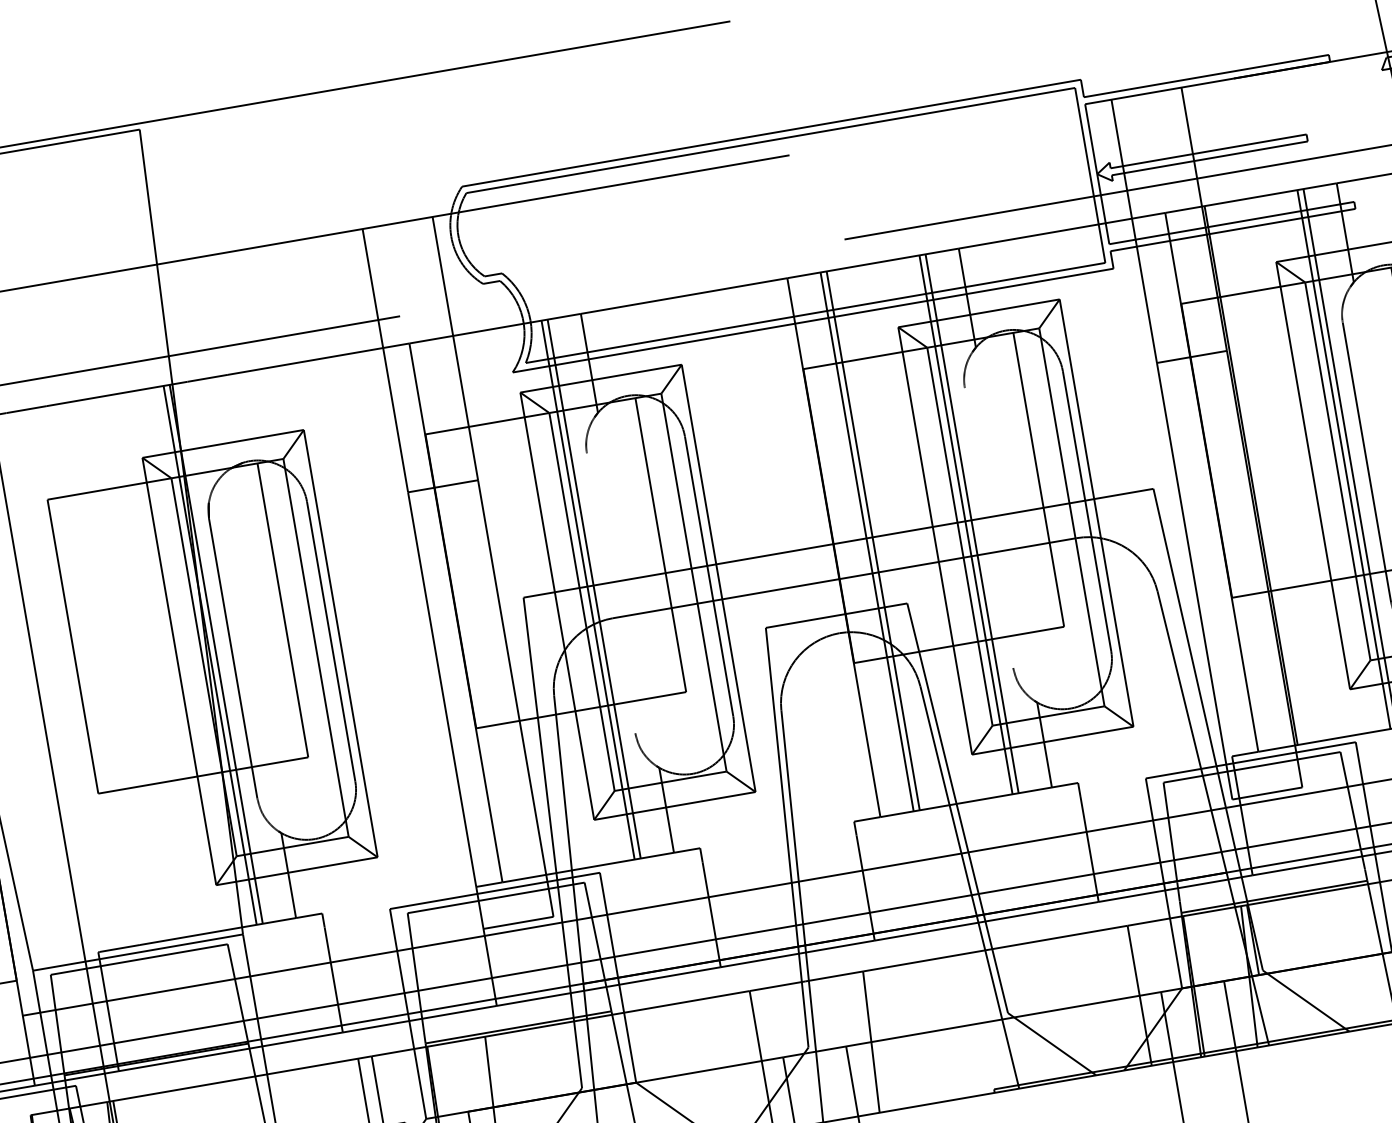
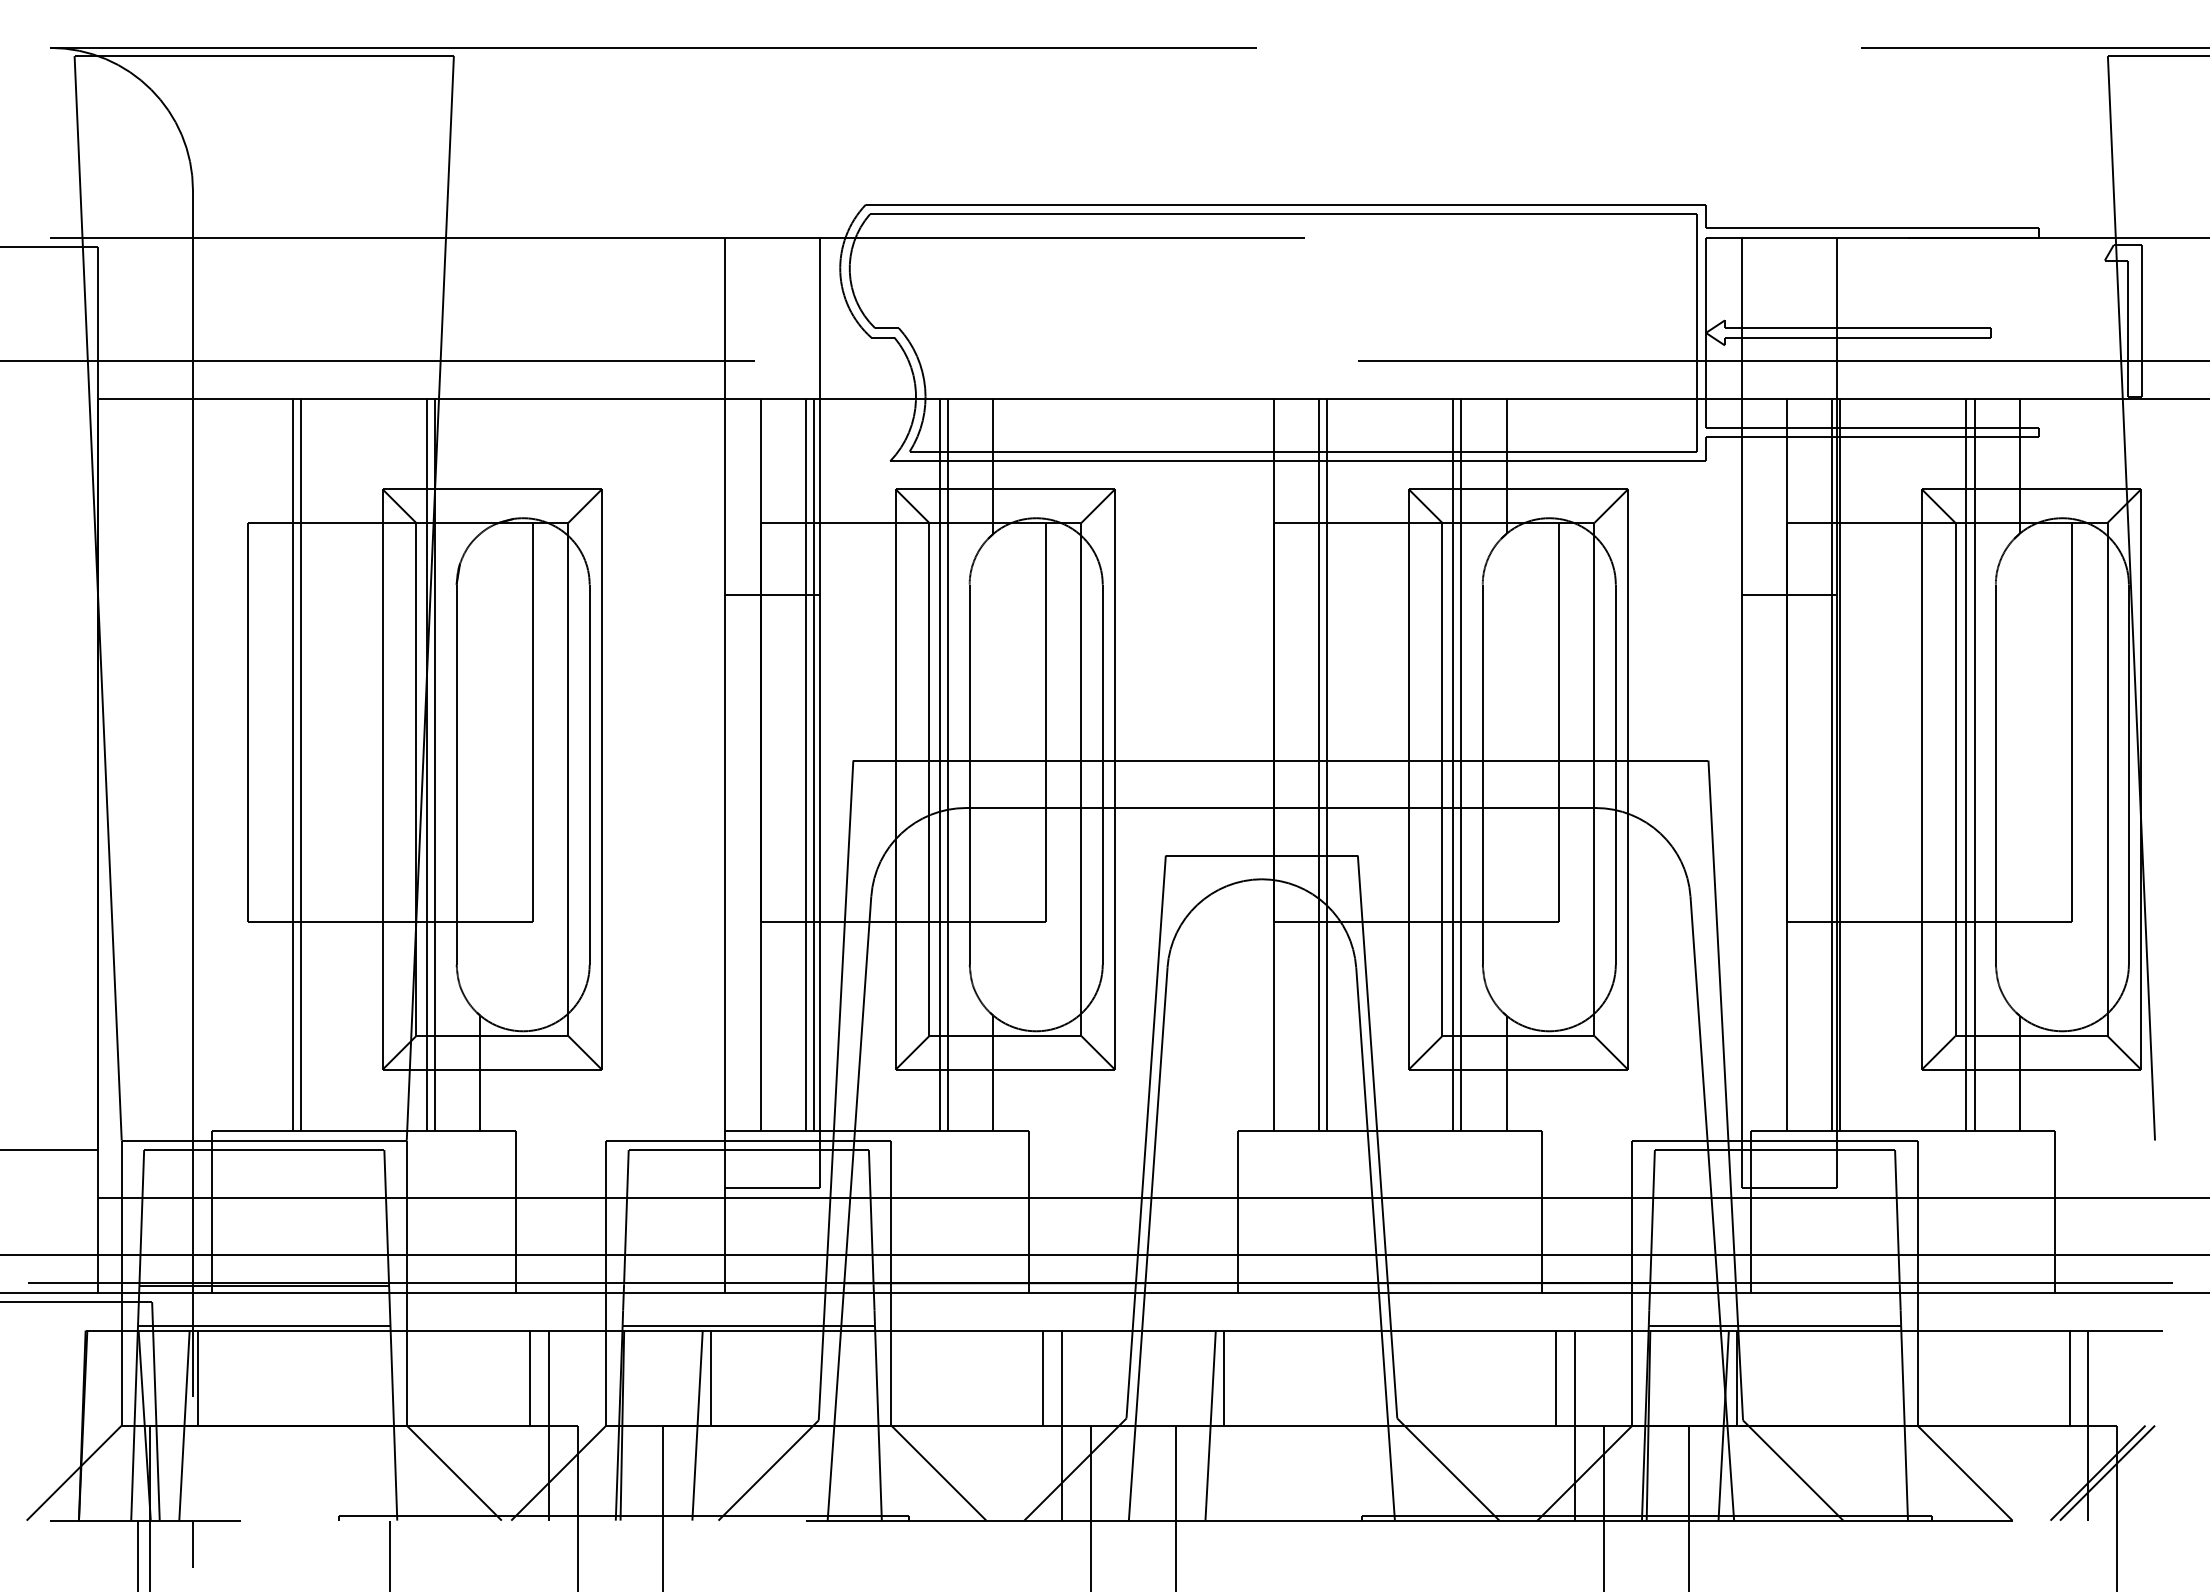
line: (1244, 476) -> (1831, 765), added
line: (988, 527) -> (1482, 774), added
line: (610, 593) -> (969, 774), added
line: (495, 606) -> (814, 765), added
line: (488, 607) -> (805, 765), added
line: (117, 671) -> (301, 765), added
line: (111, 672) -> (292, 765), added
line: (1120, 962) -> (1556, 1377), added
line: (874, 1005) -> (1223, 1377), added
line: (742, 1027) -> (1043, 1377), added
line: (496, 1070) -> (710, 1377), added
line: (161, 1088) -> (264, 1325), added

